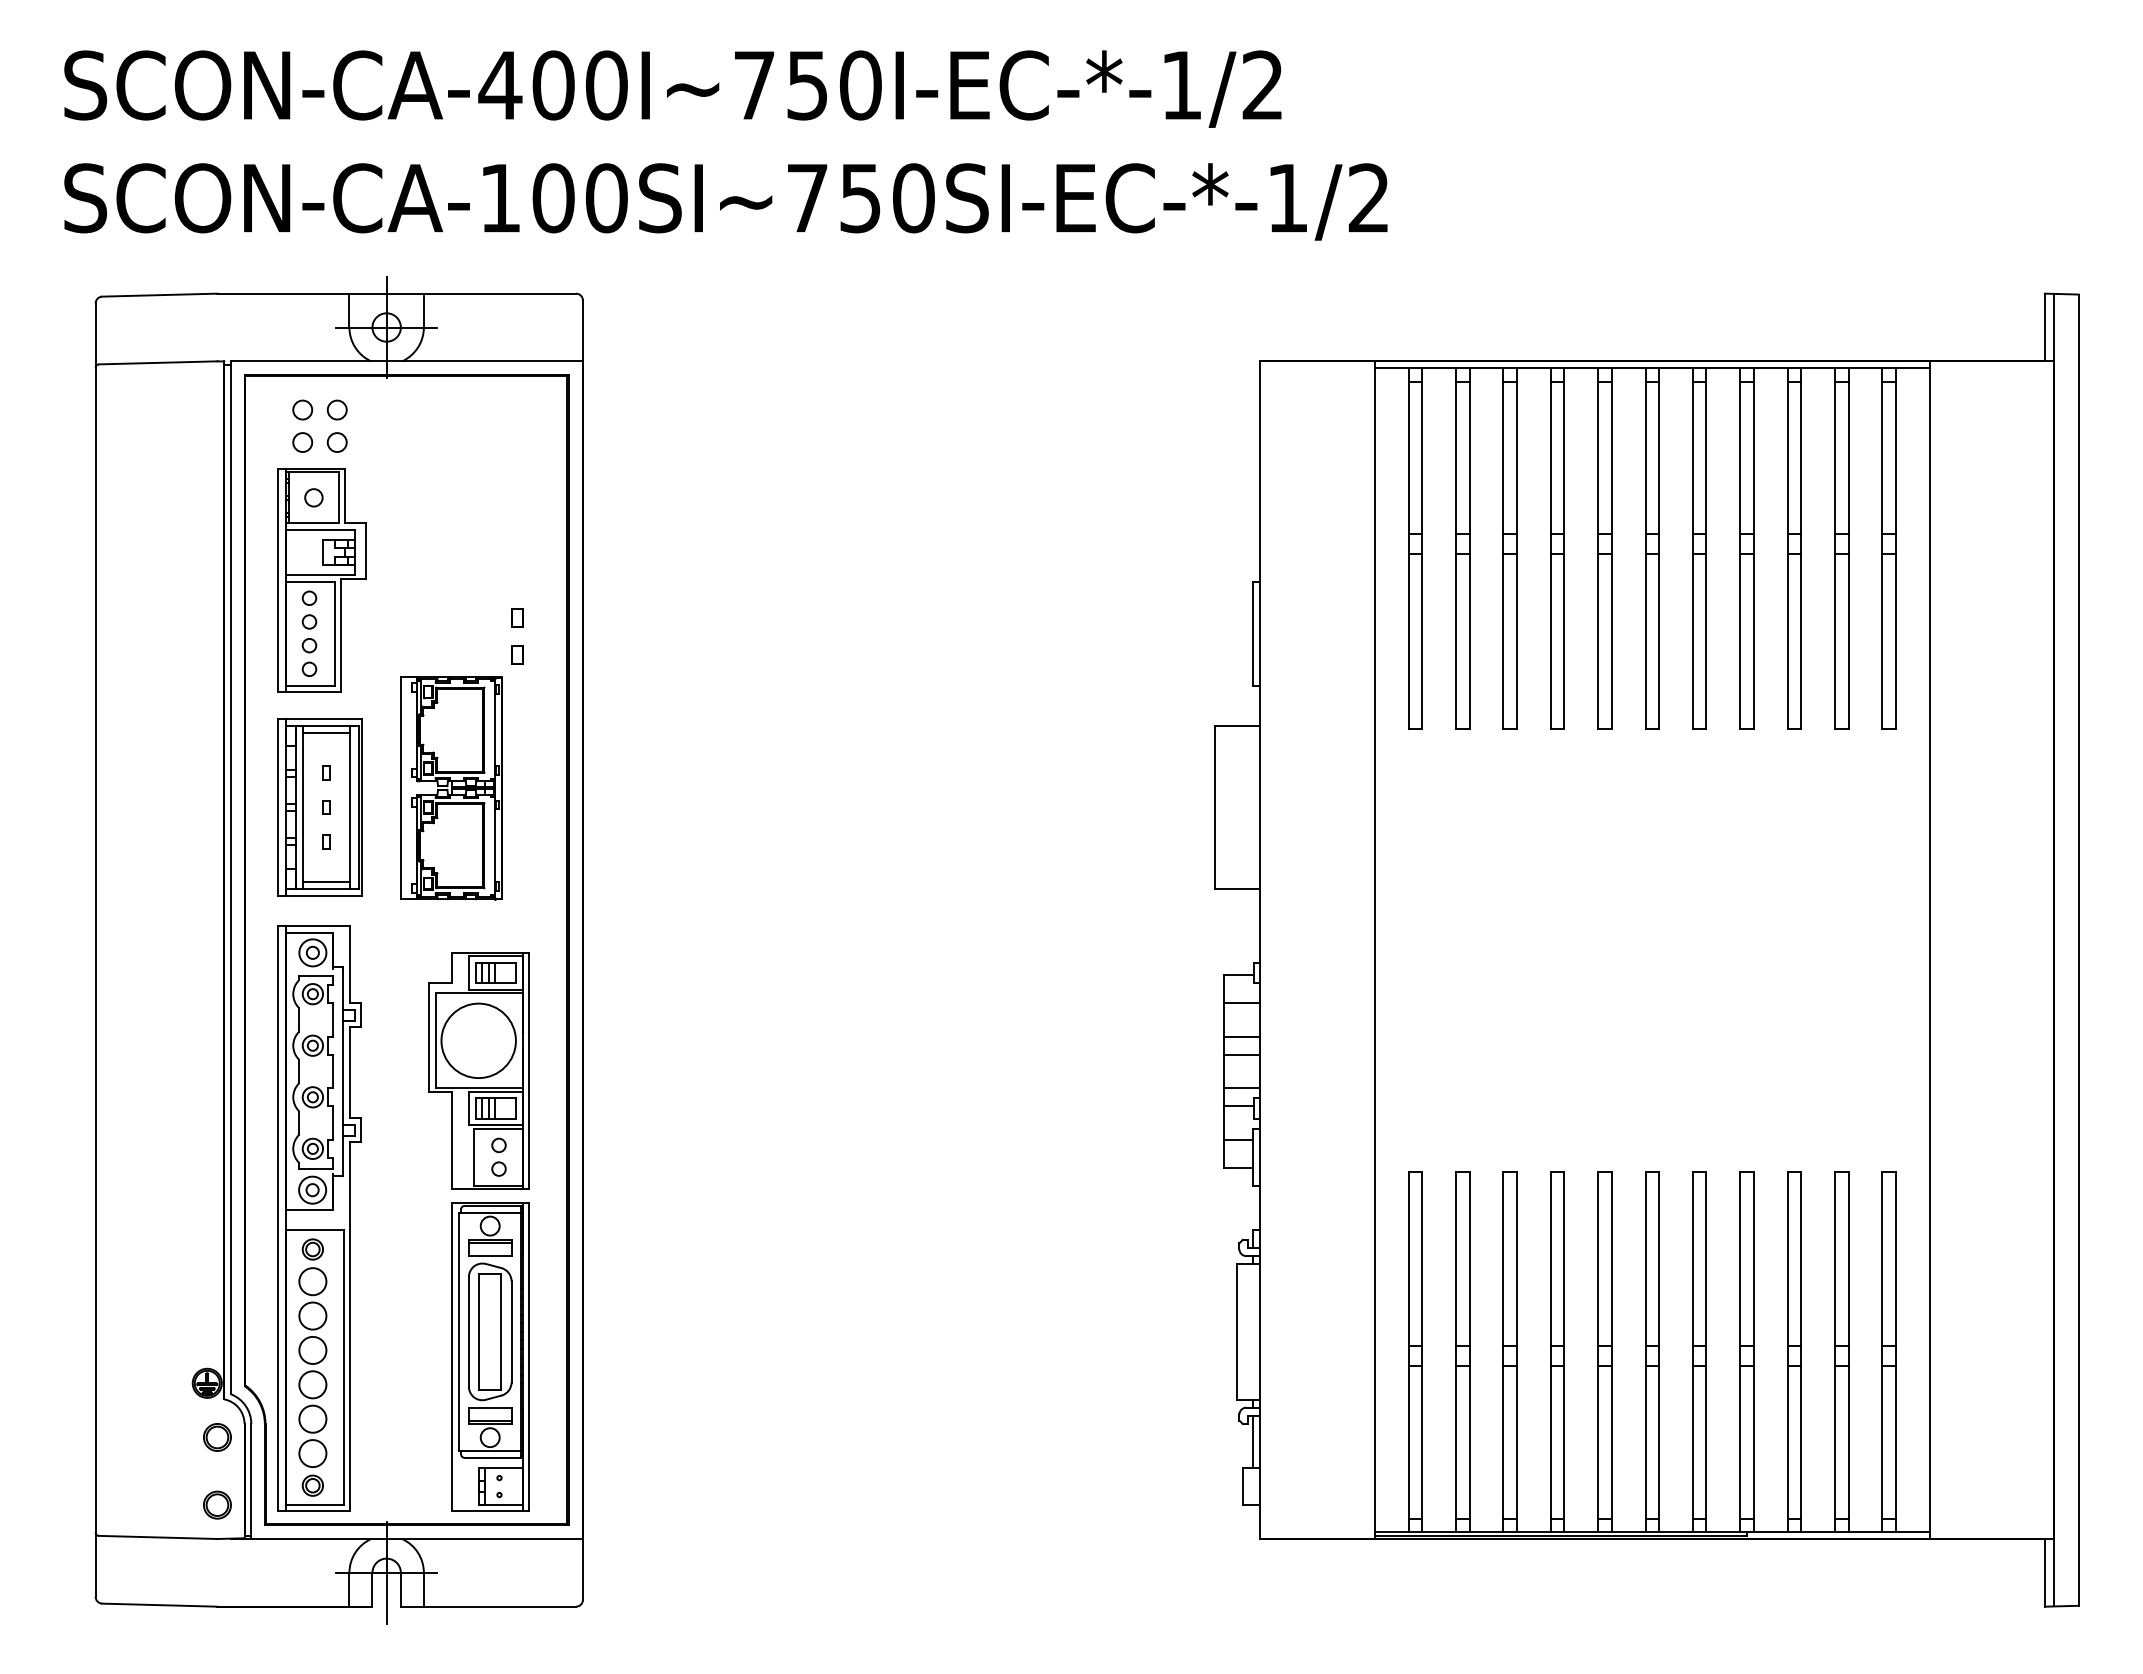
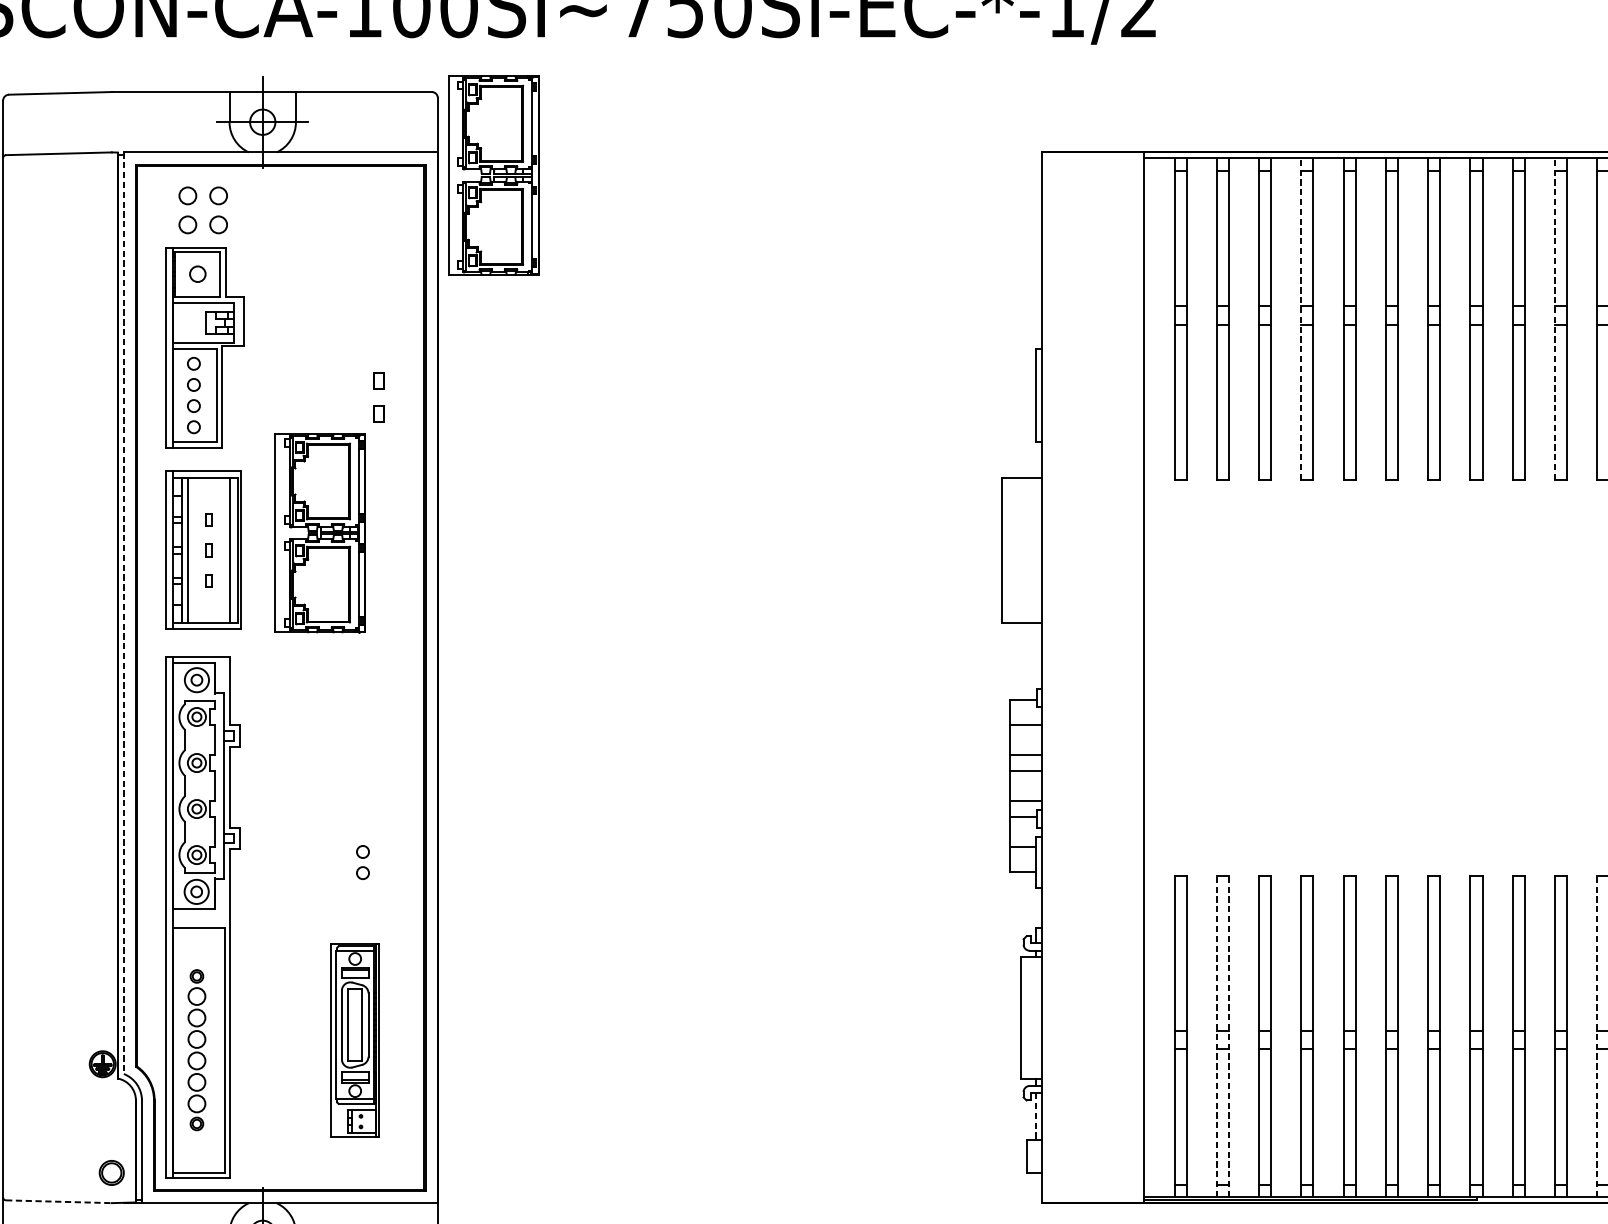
part: (645, 387) -> (493, 175), added
line: (1550, 547) -> (1301, 318), solid -> dashed
line: (1835, 547) -> (1555, 318), solid -> dashed
line: (326, 732) -> (209, 483), removed
line: (231, 878) -> (124, 613), solid -> dashed
line: (326, 882) -> (209, 617), removed
part: (478, 1070) -> (344, 785), removed
line: (1456, 1351) -> (1217, 1035), solid -> dashed
line: (1469, 1351) -> (1228, 1035), solid -> dashed
line: (1882, 1351) -> (1597, 1035), solid -> dashed
part: (490, 1356) -> (355, 1040), size x0.7
part: (312, 1367) -> (196, 1050), size x0.7
part: (217, 1437) -> (111, 1112), removed
line: (1252, 1442) -> (1035, 1117), solid -> dashed
line: (158, 1537) -> (59, 1201), solid -> dashed

